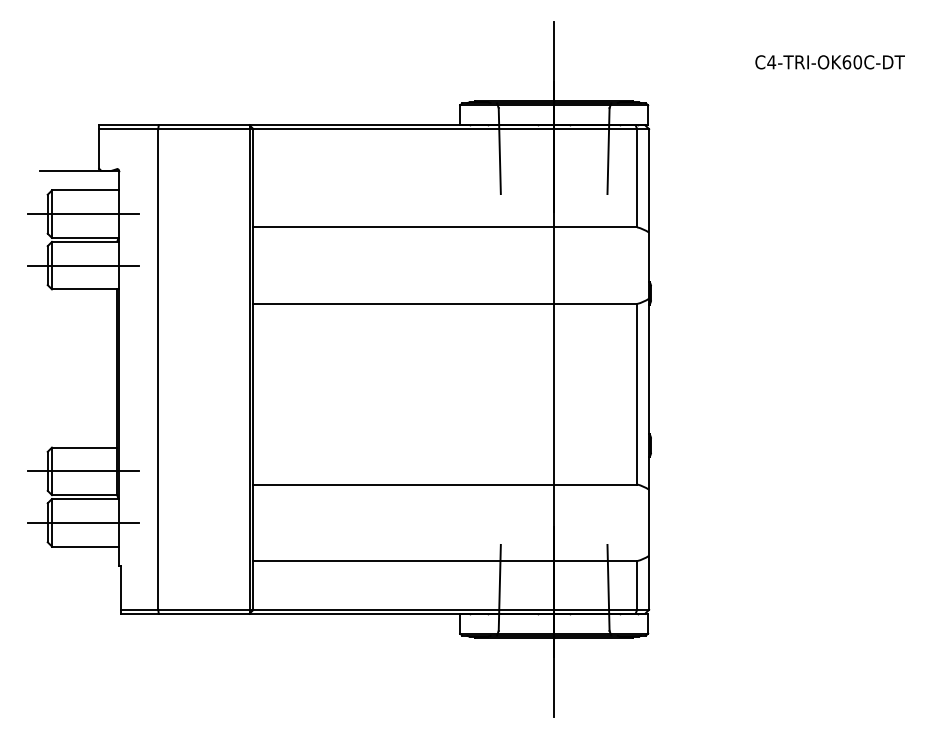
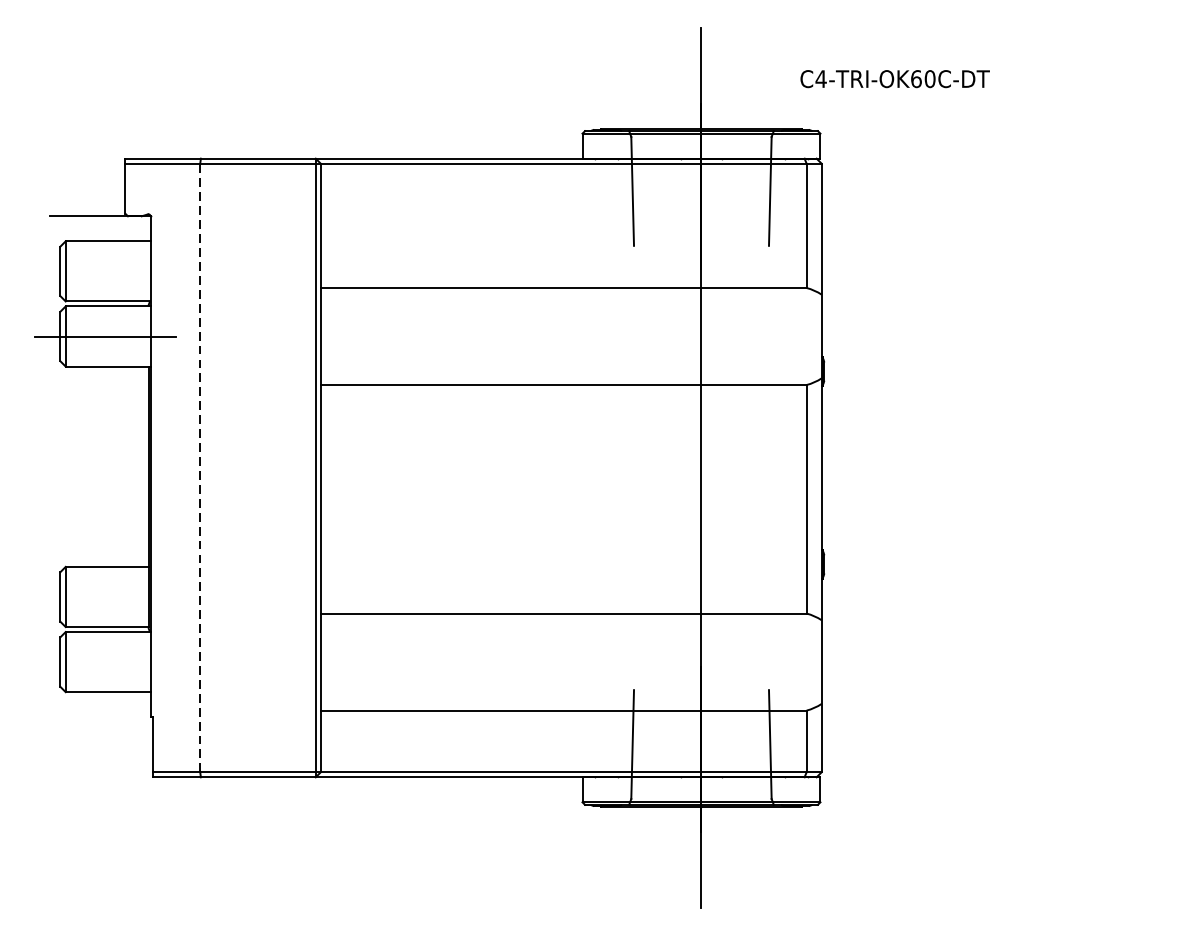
text: (829, 62) -> (894, 79), moved
line: (82, 214) -> (104, 271), removed
line: (158, 369) -> (200, 468), solid -> dashed
line: (82, 471) -> (104, 597), removed
line: (82, 522) -> (104, 661), removed

